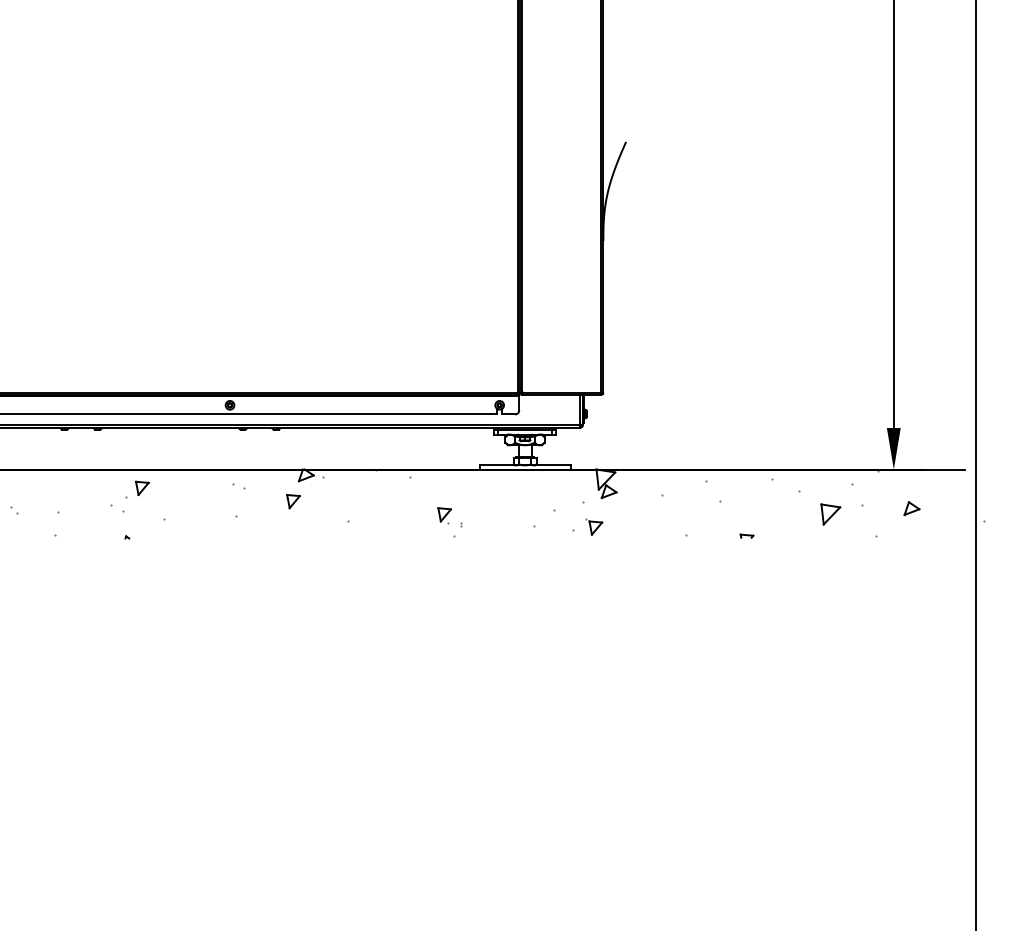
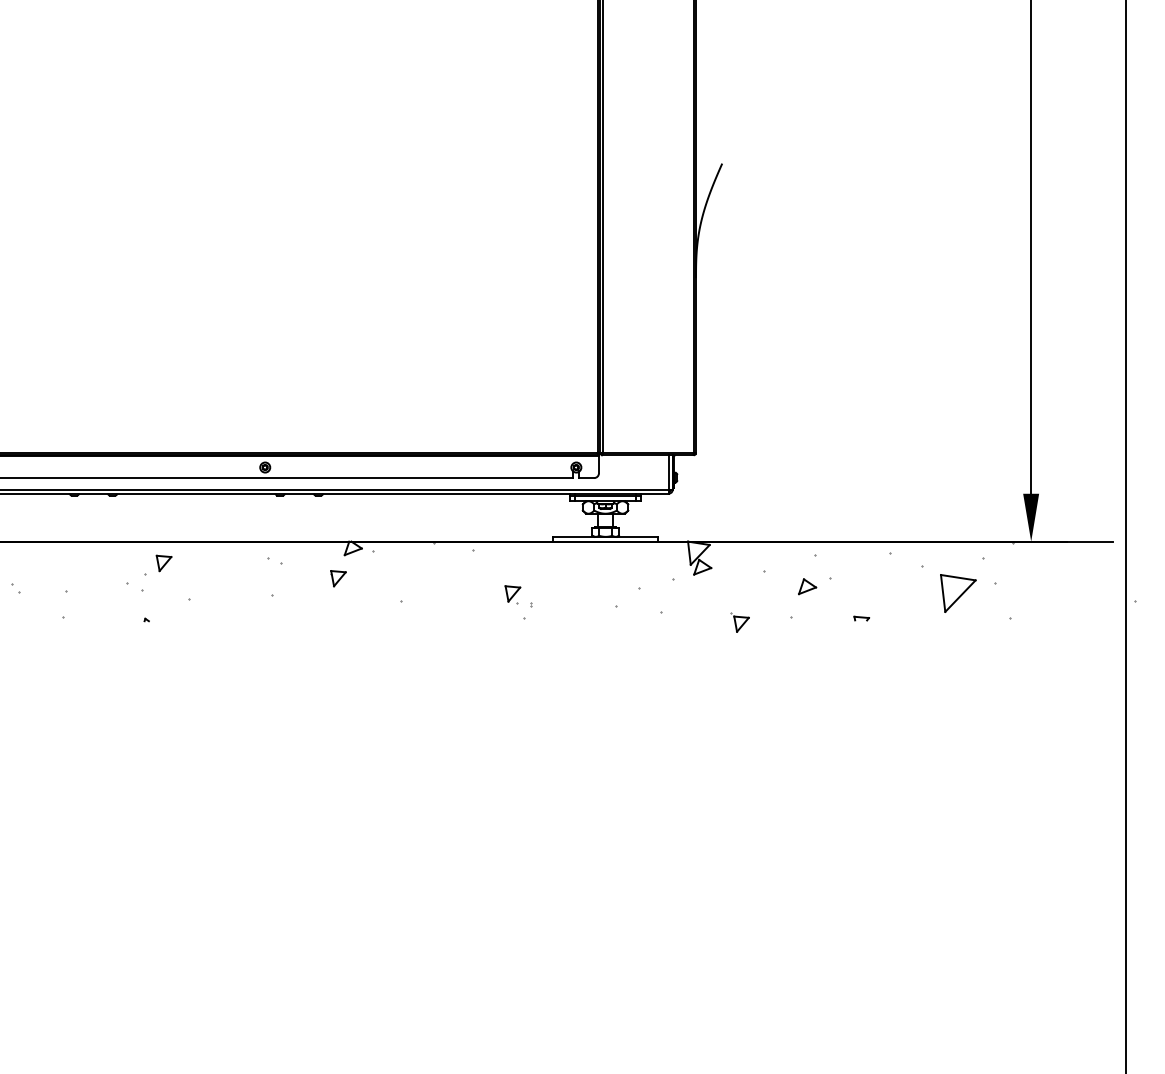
part: (911, 508) -> (806, 586), moved
part: (830, 514) -> (958, 593), size x1.6
part: (594, 526) -> (740, 622), moved

